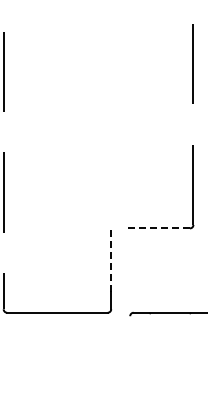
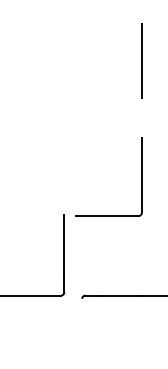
line: (156, 228) -> (107, 216), dashed -> solid
line: (111, 258) -> (64, 244), dashed -> solid

